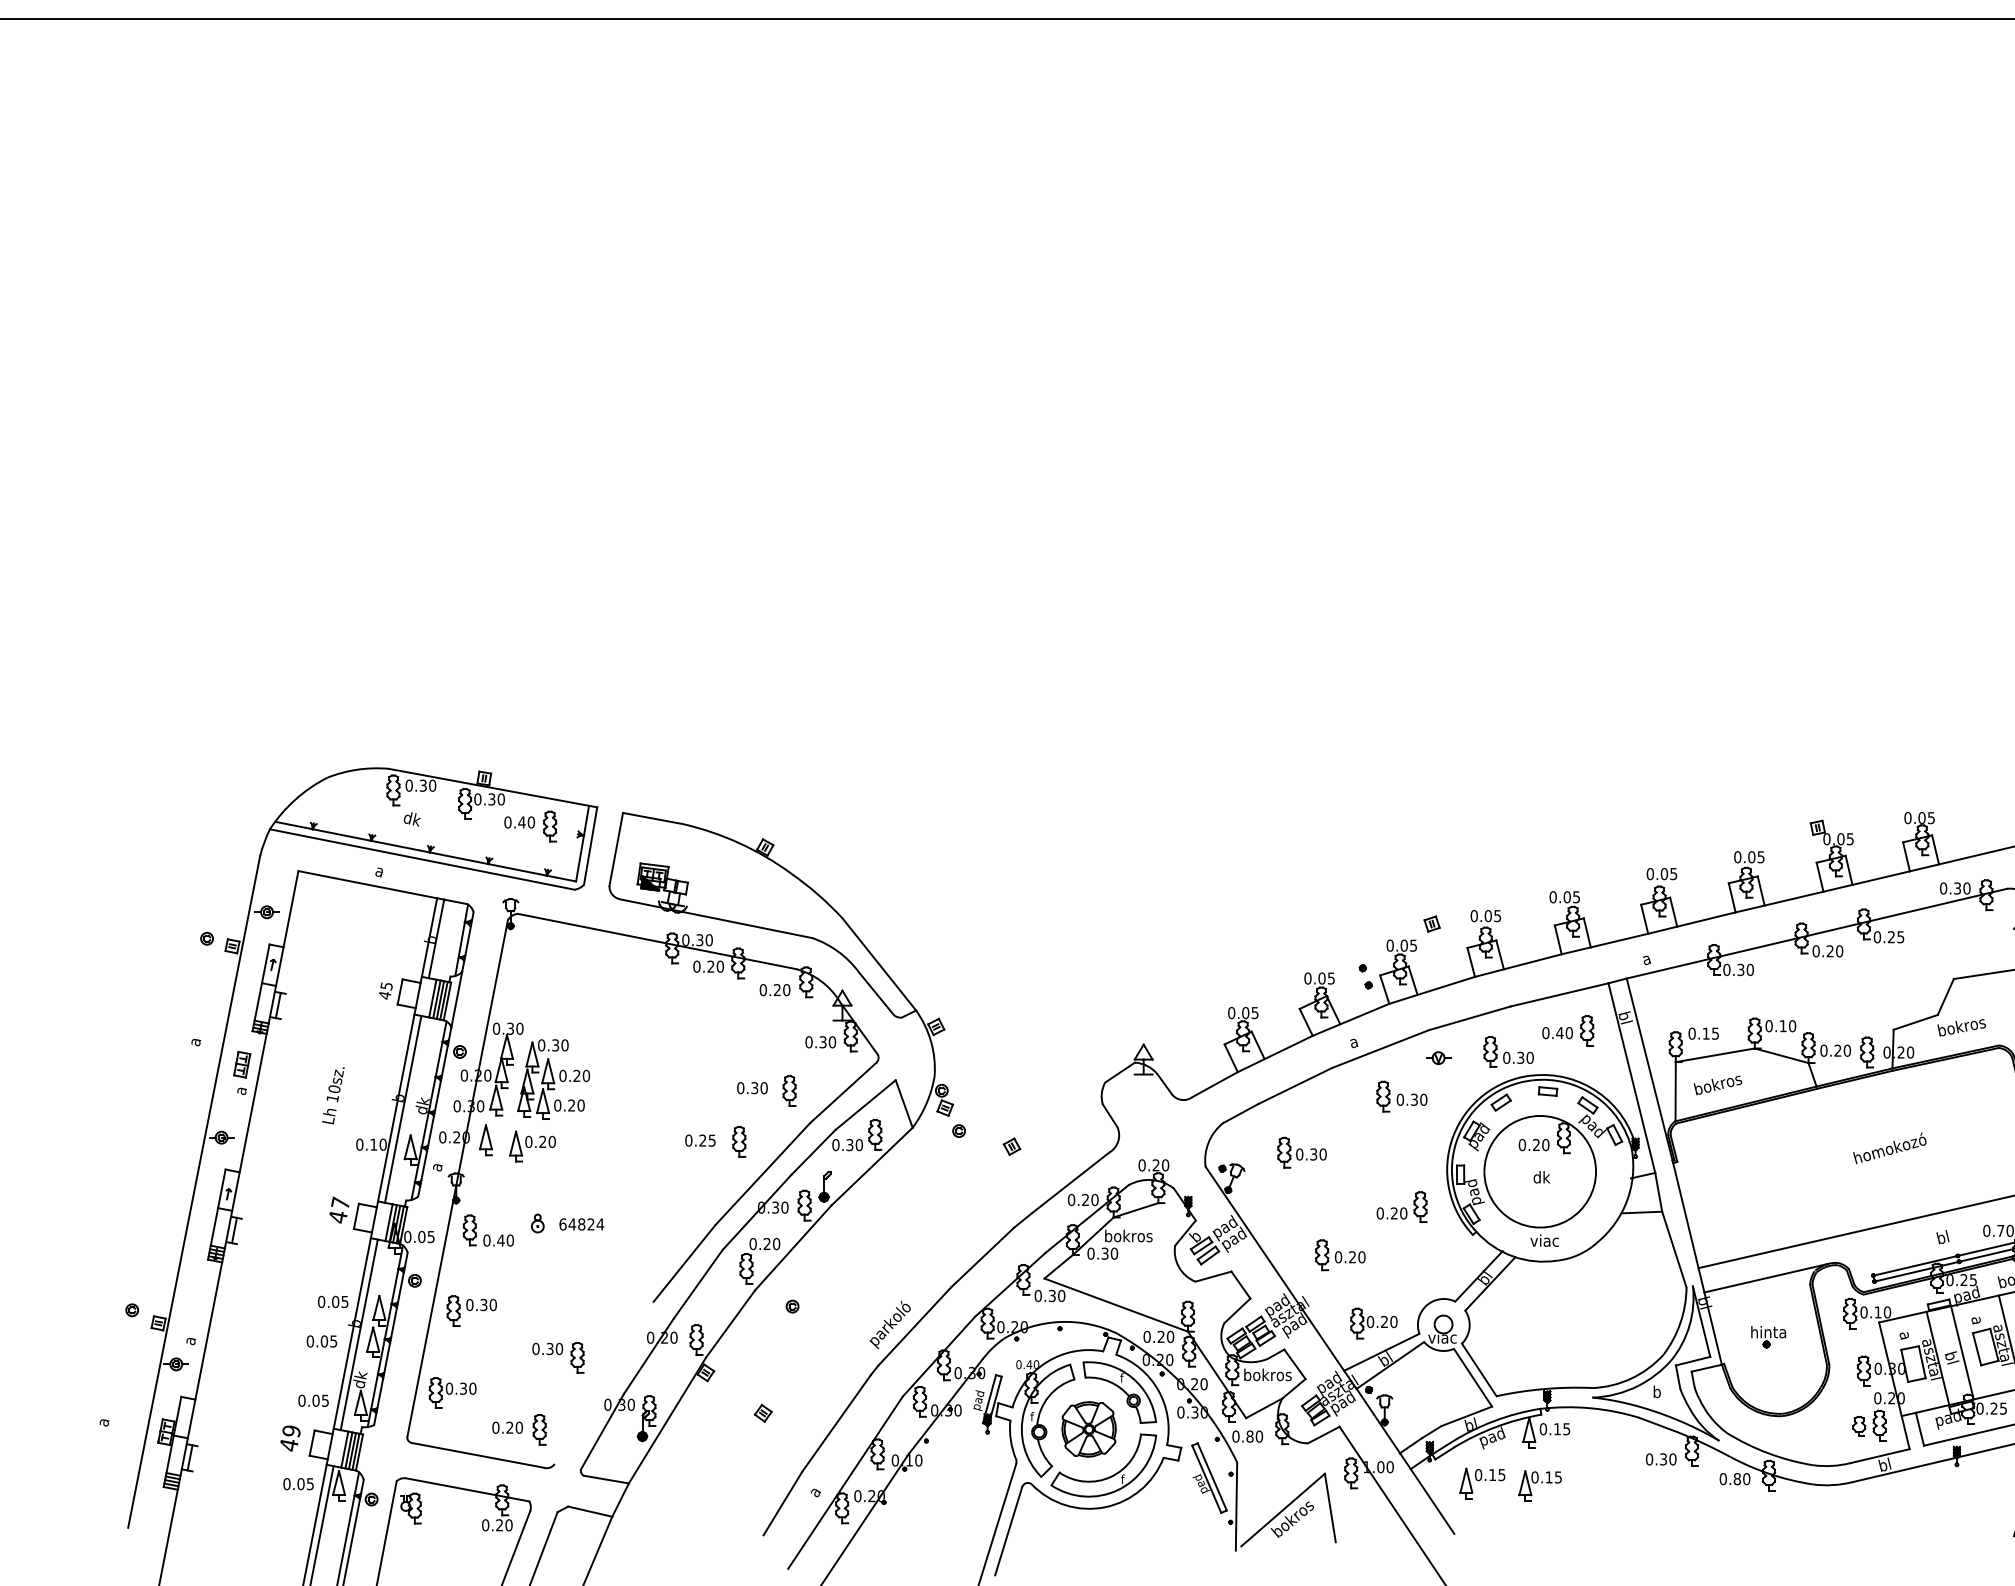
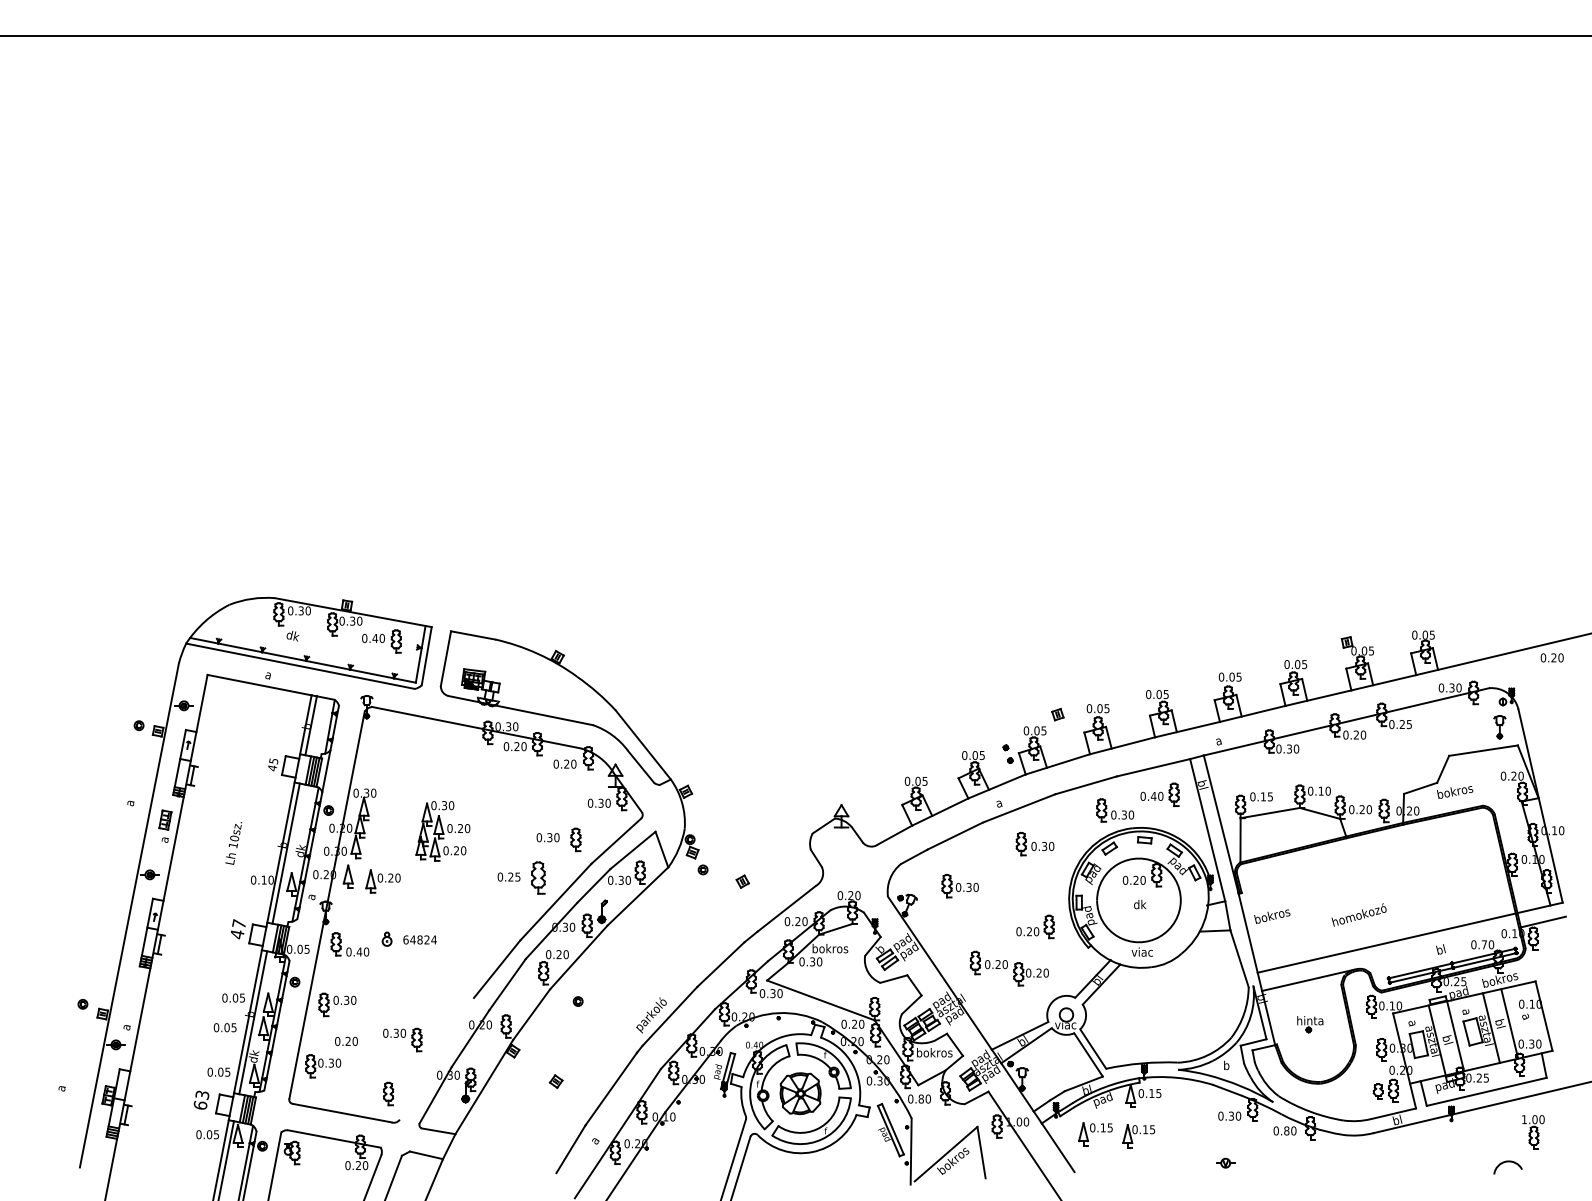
part: (1438, 1057) -> (1225, 1162), moved
part: (552, 1079) -> (442, 831), moved
text: (1718, 1085) -> (1272, 916), moved
part: (738, 1141) -> (537, 877), size x1.4
text: (1888, 1147) -> (1358, 914), moved
part: (1372, 1323) -> (1030, 974), moved
text: (507, 1426) -> (346, 1040), moved
text: (290, 1438) -> (201, 1100), 49 -> 63

